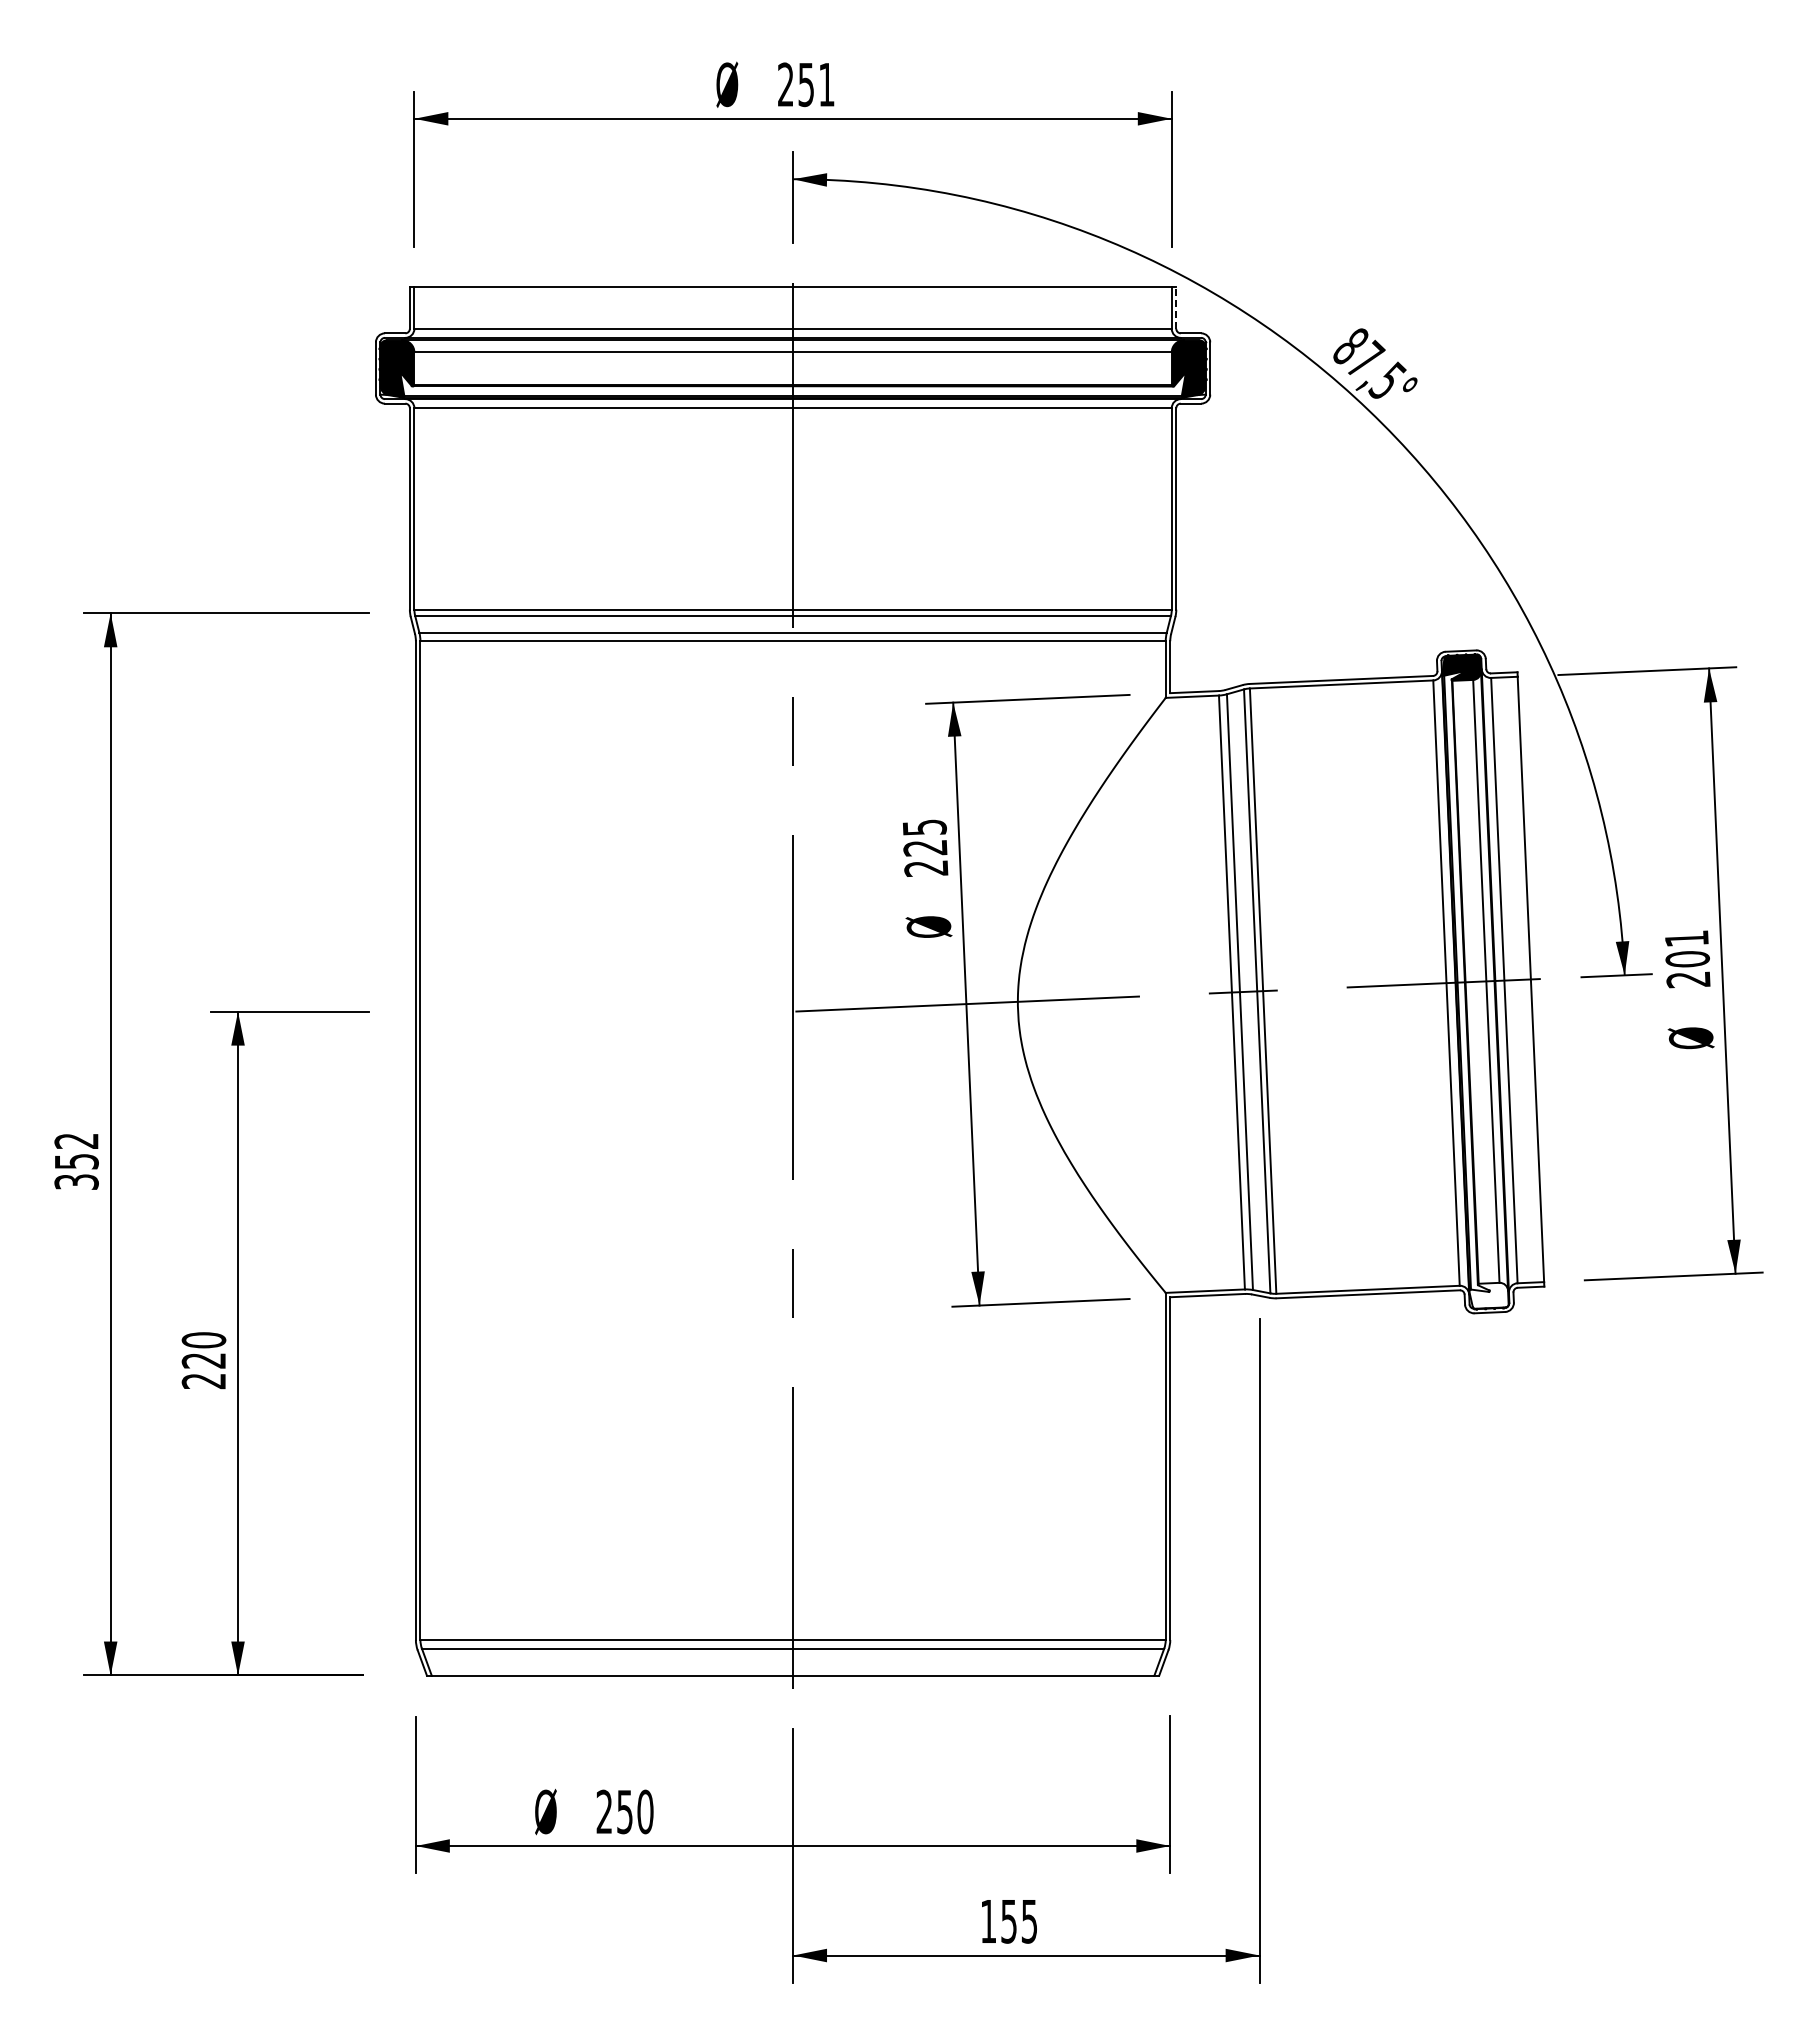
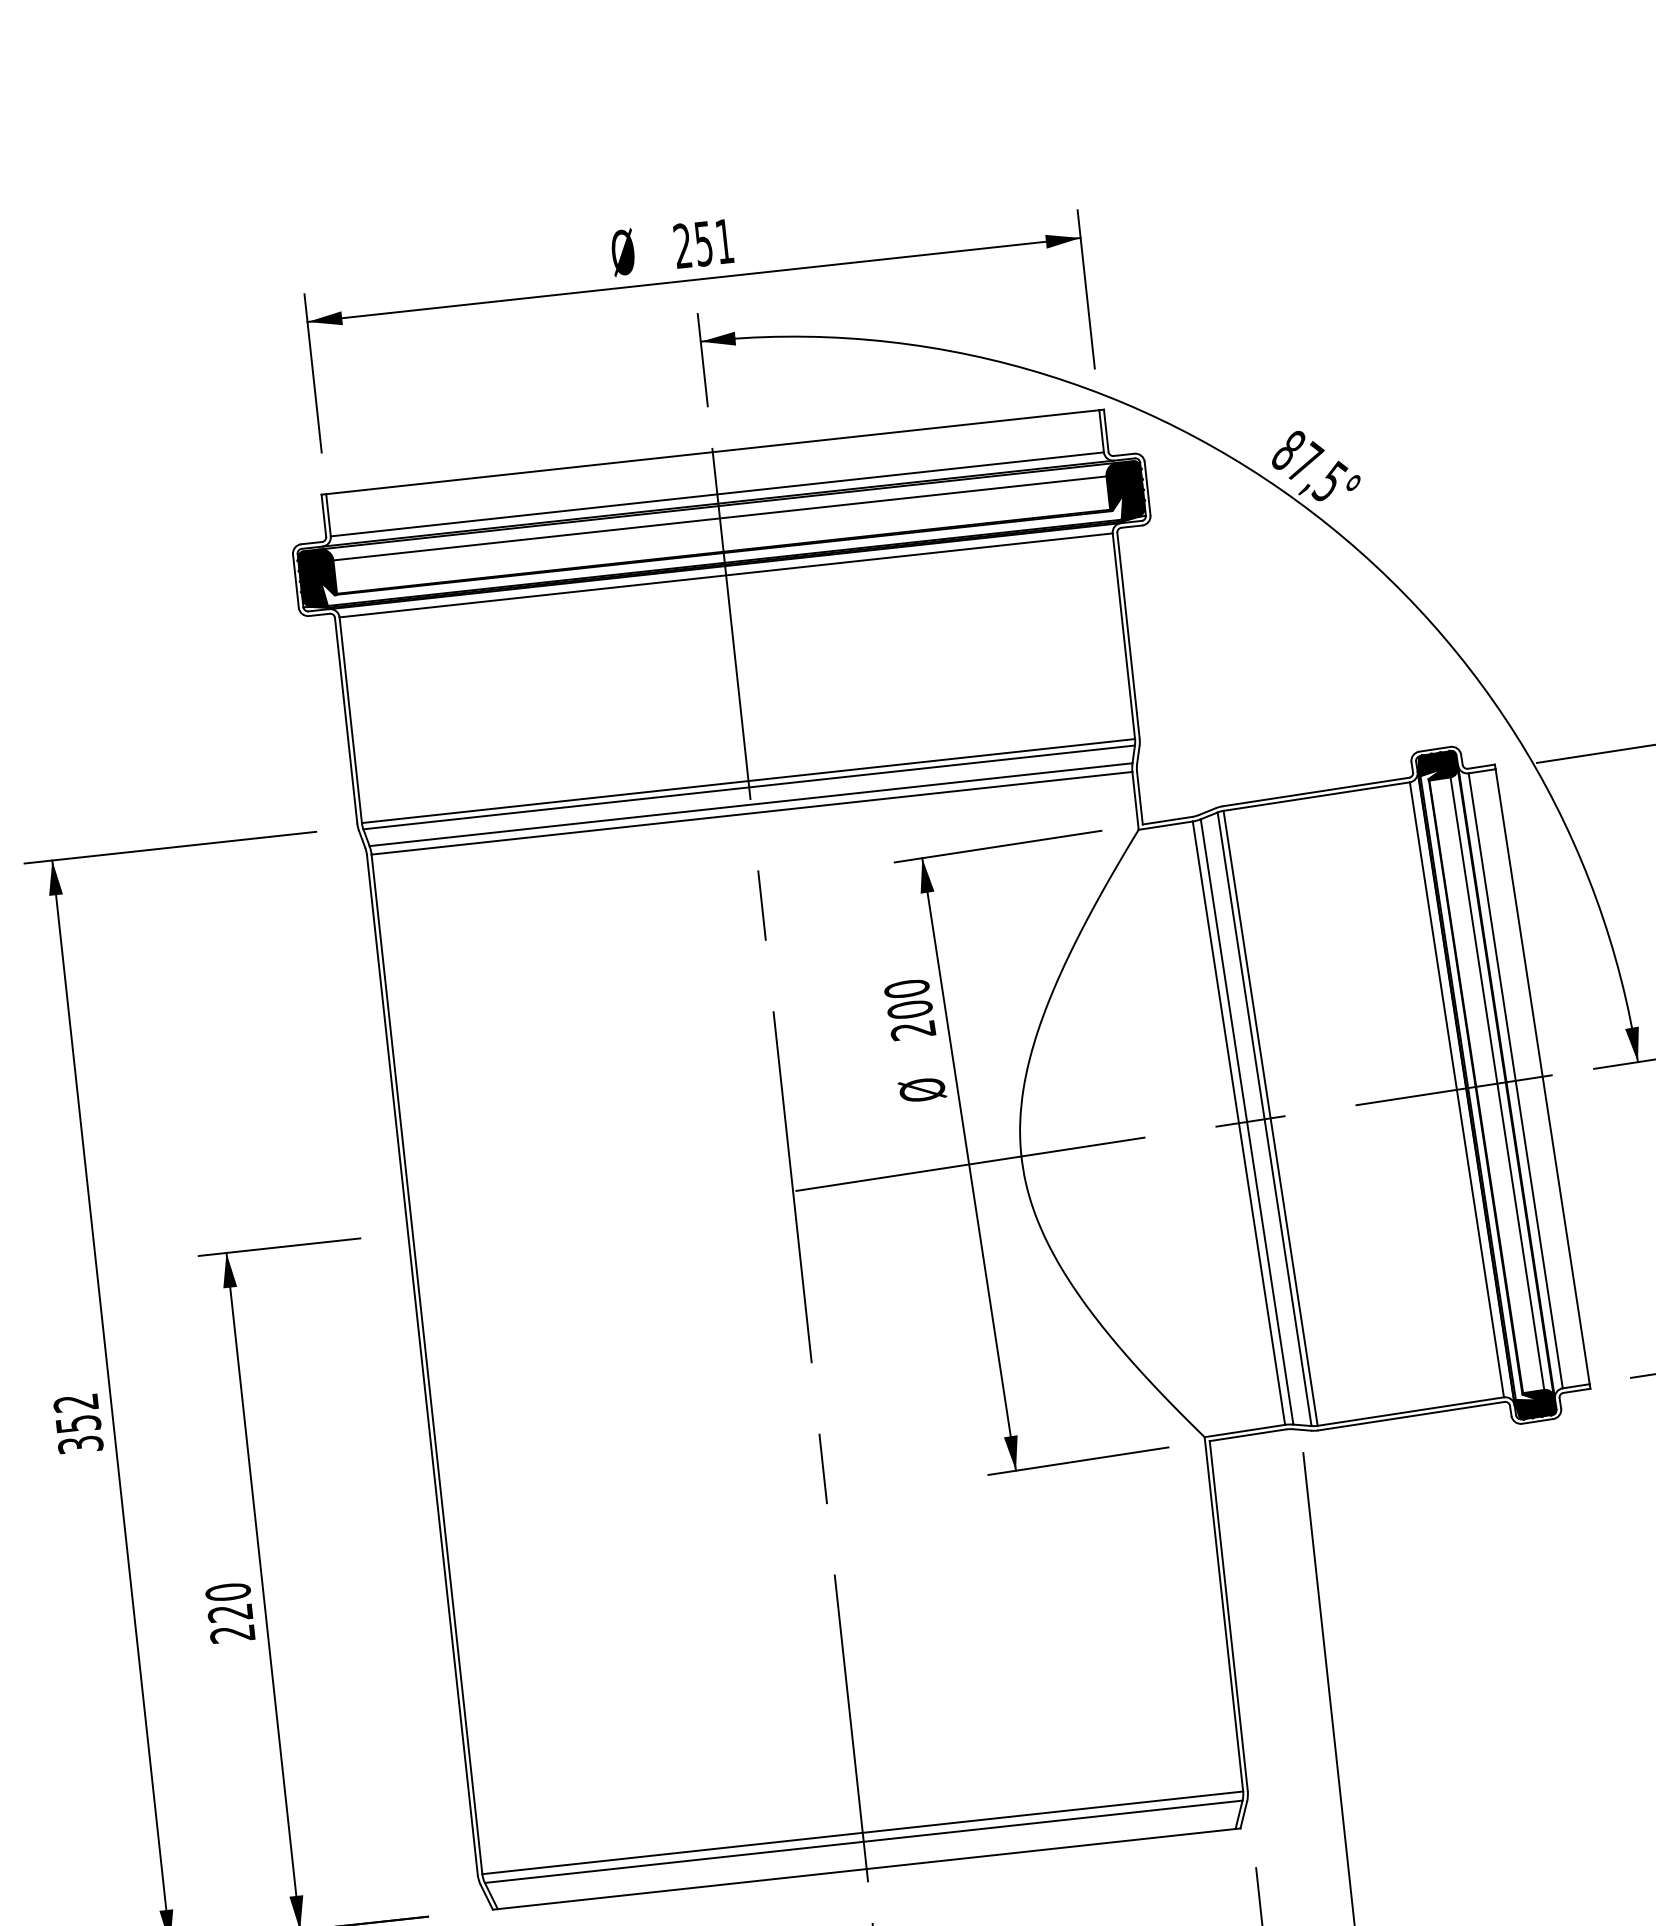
line: (1176, 308) -> (1106, 431), dashed -> solid
text: (924, 837) -> (907, 999), 225 -> 200
fill: (1488, 1295) -> (1534, 1404), added

